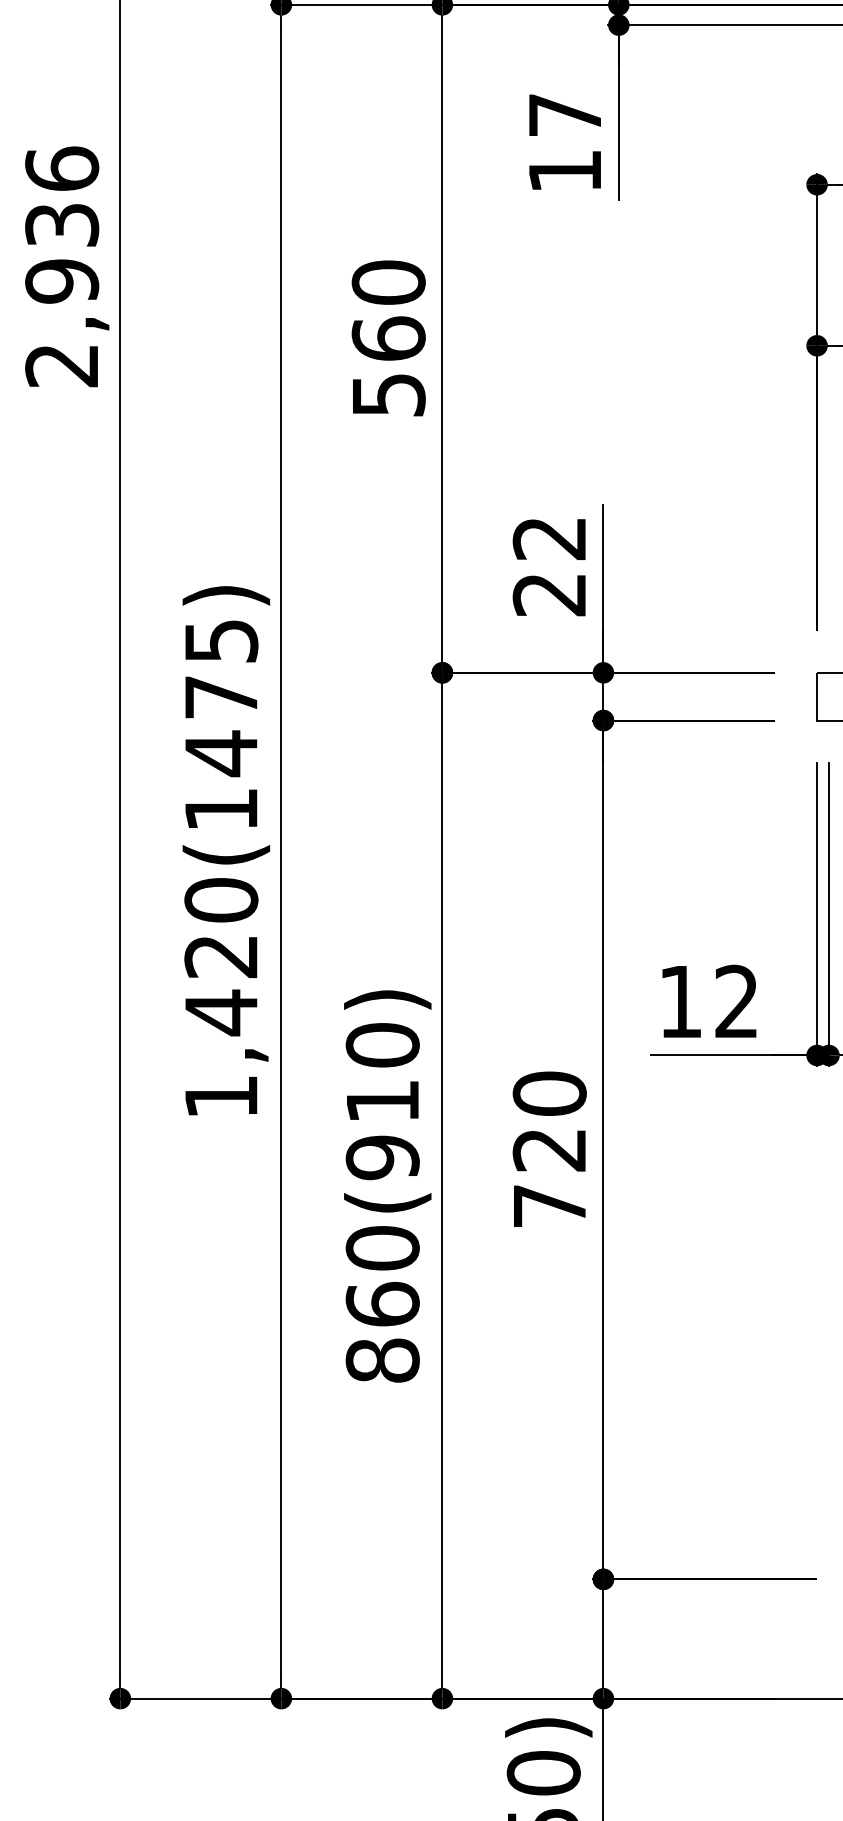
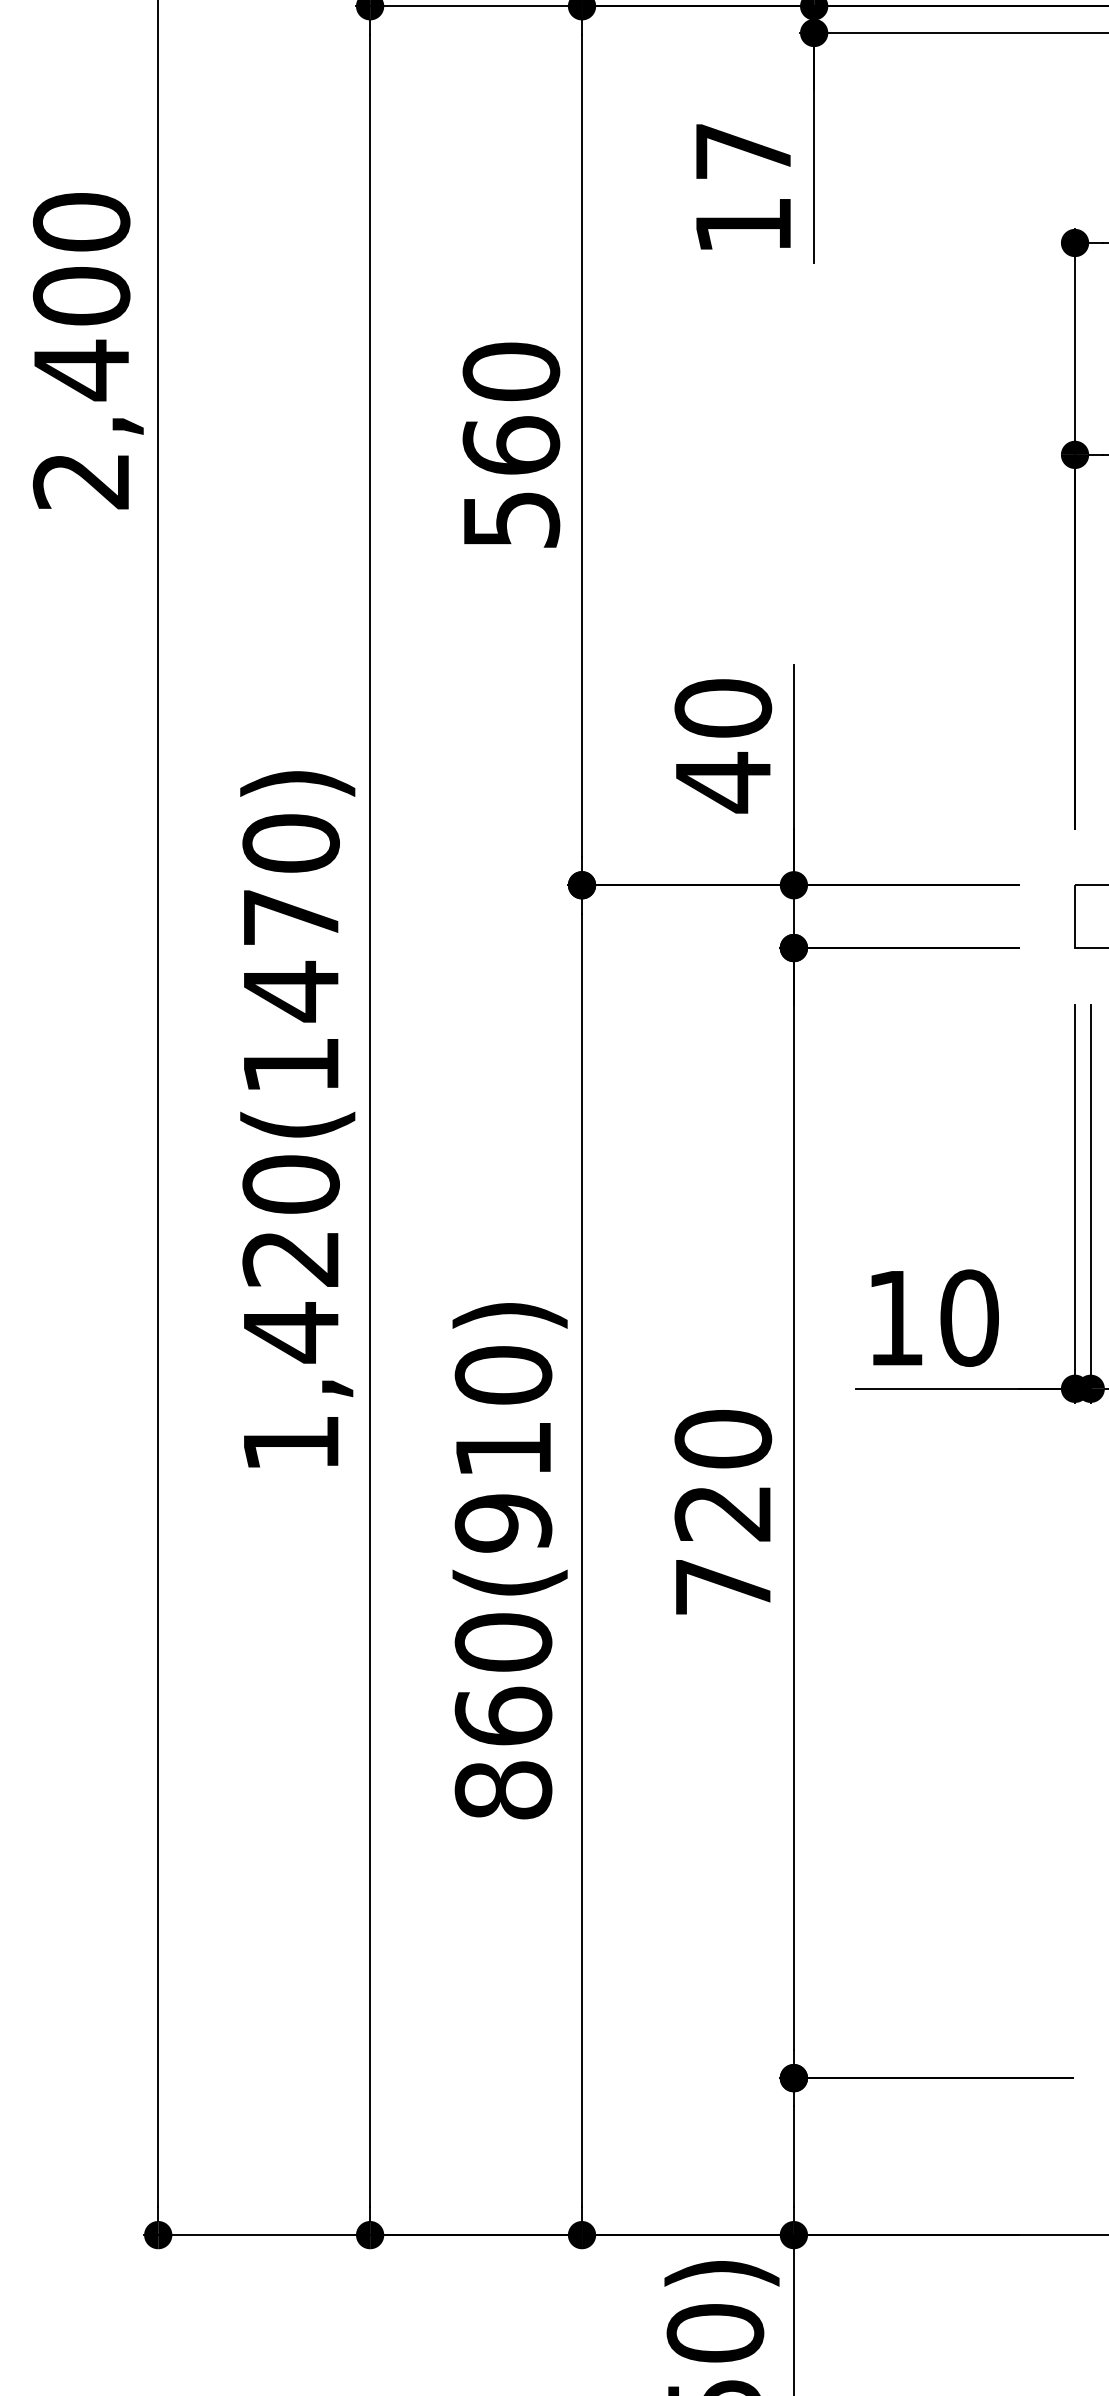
text: (62, 225) -> (82, 296), 2,936 -> 2,400
text: (549, 567) -> (722, 746), 22 -> 40
text: (221, 640) -> (291, 842), 1,420(1475) -> 1,420(1470)
text: (736, 1001) -> (969, 1317), 12 -> 10

